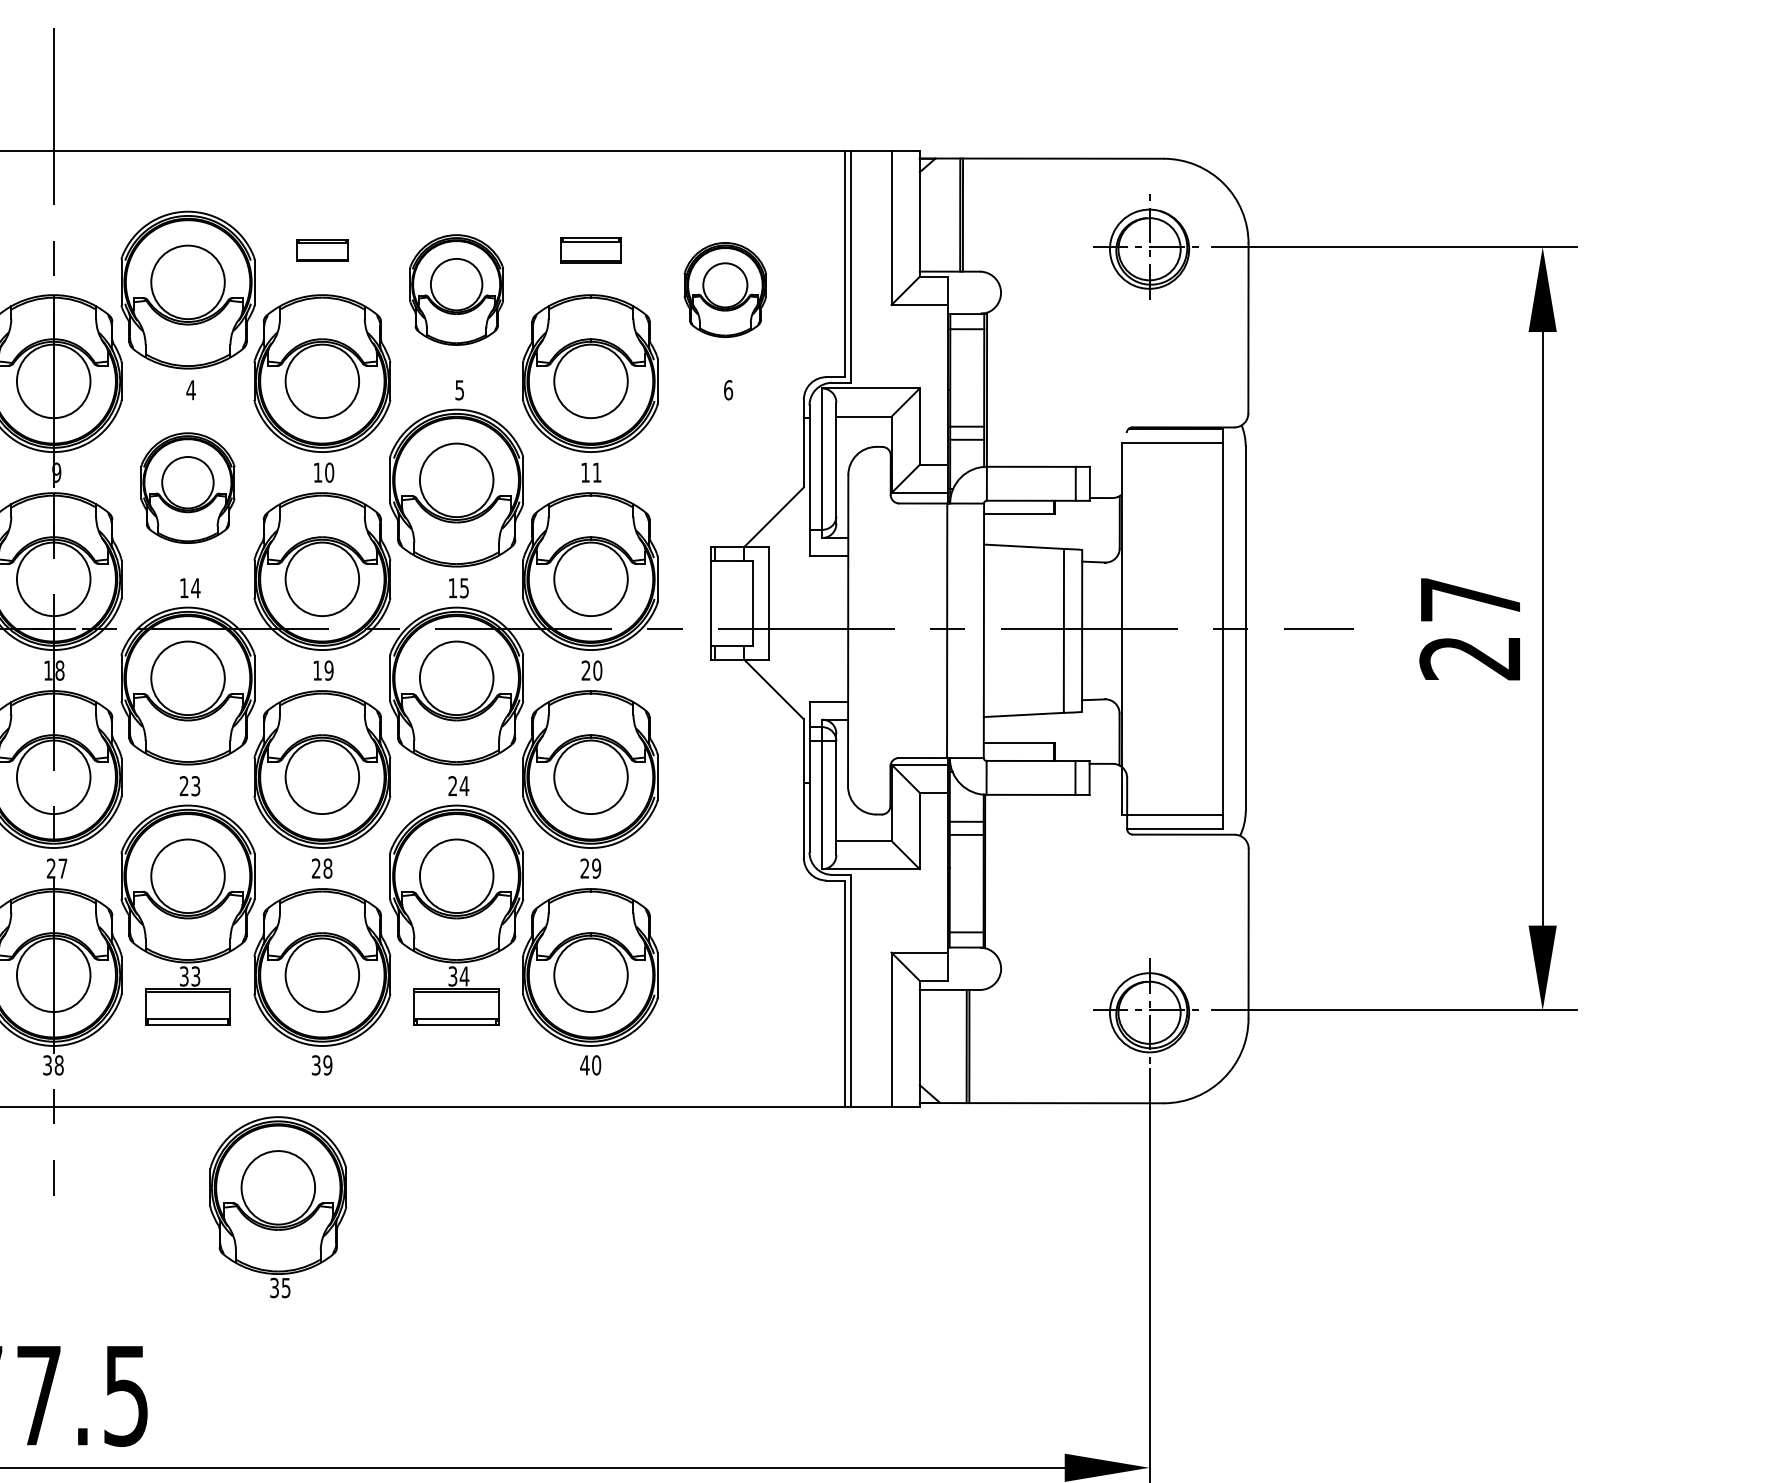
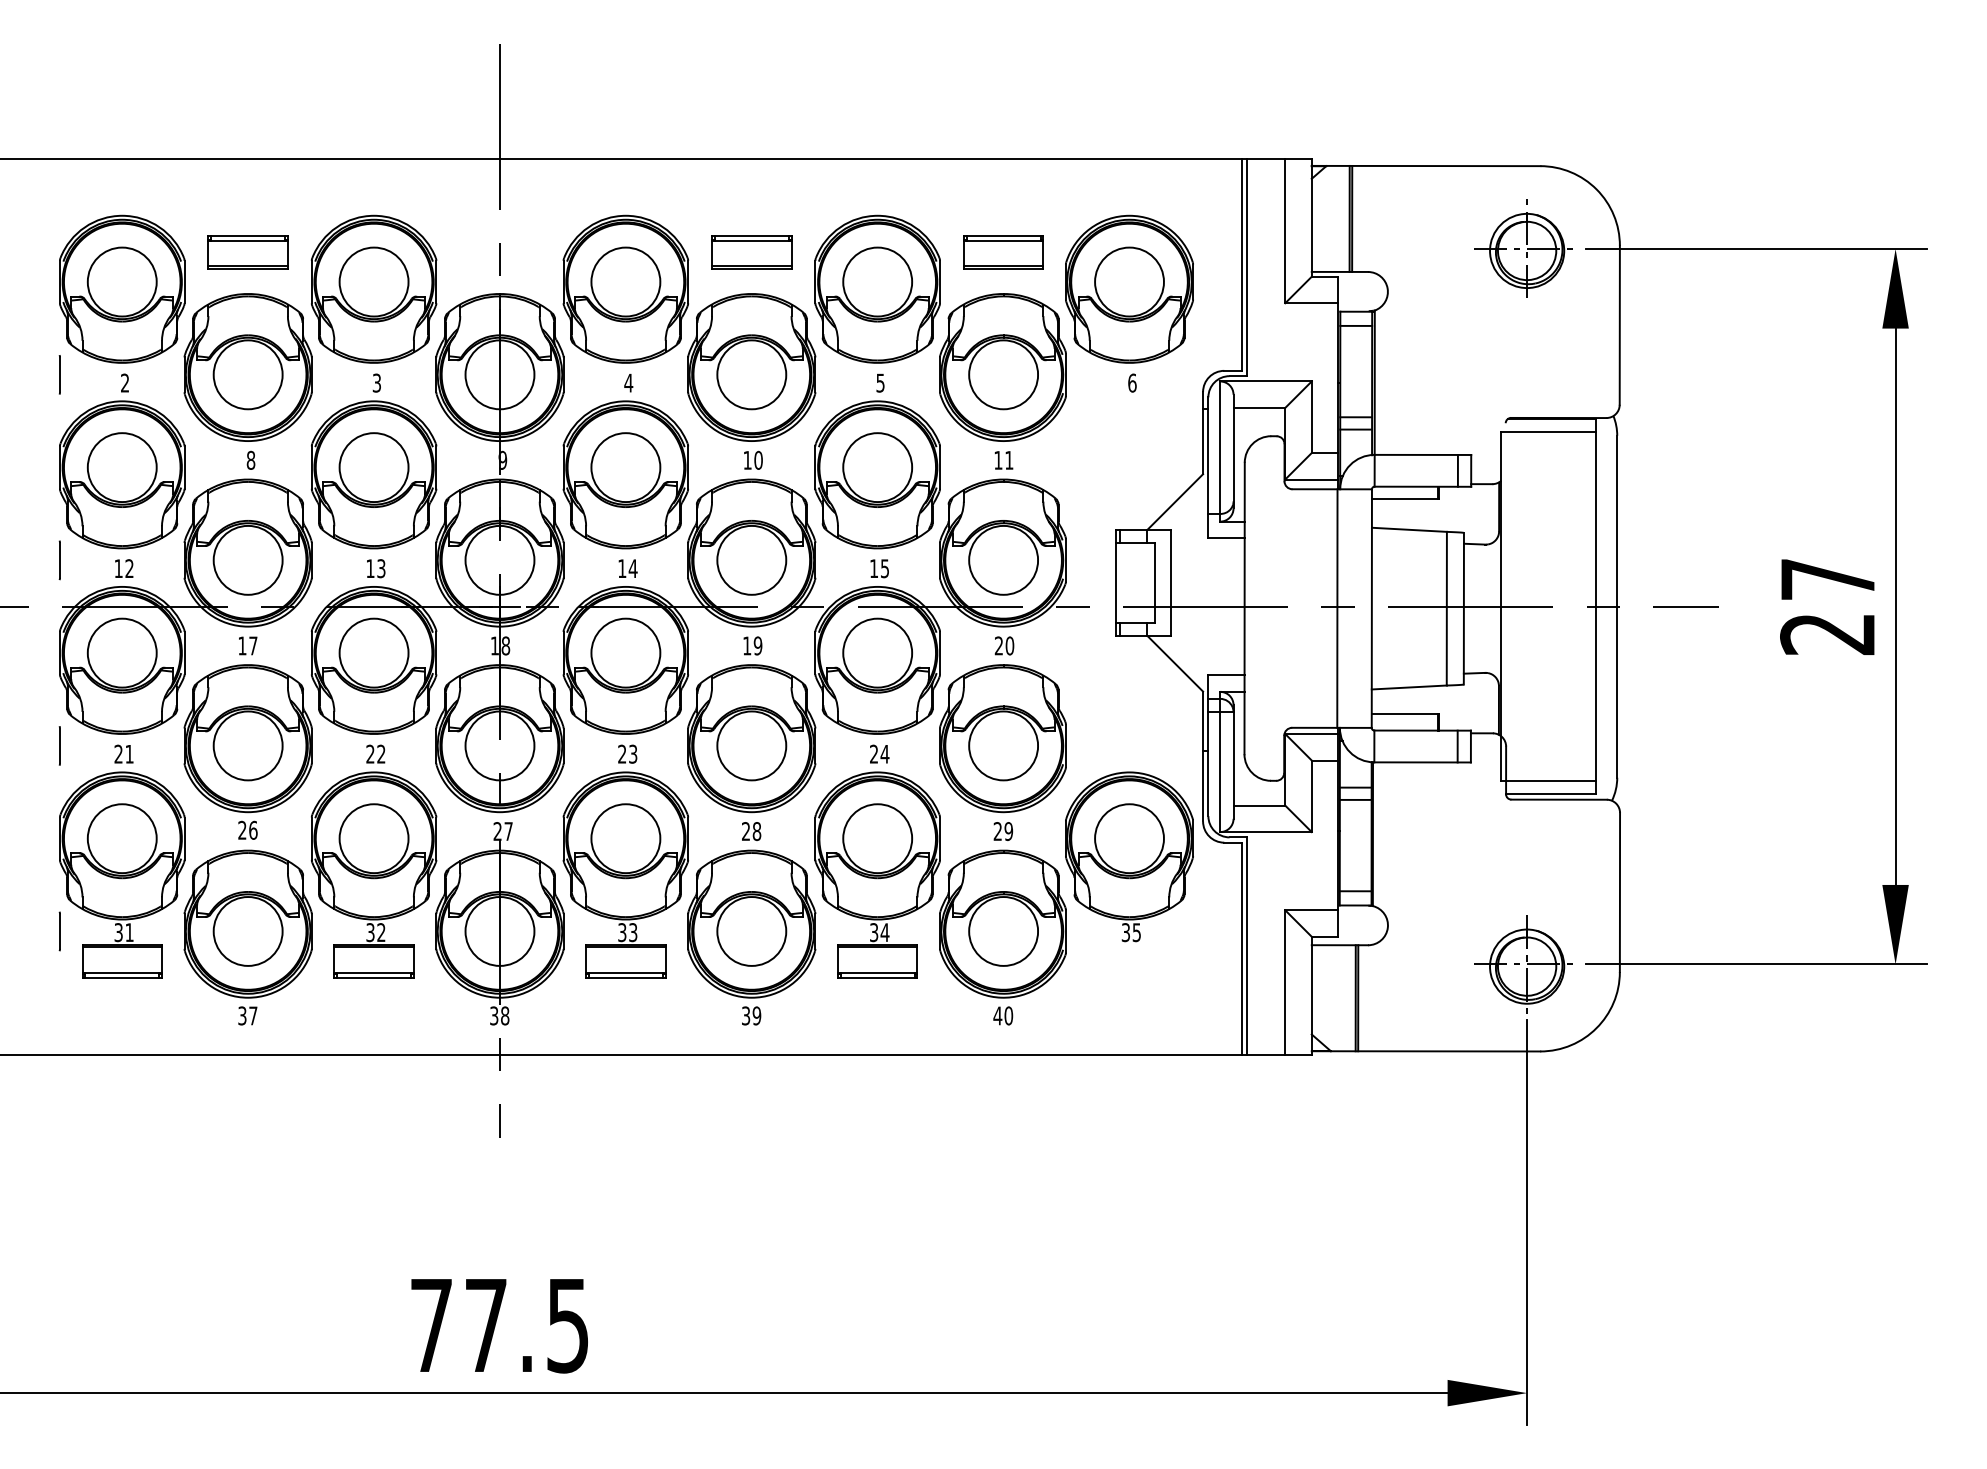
part: (322, 250) -> (751, 252), size x1.67
part: (590, 250) -> (1003, 252), size x1.43
part: (456, 289) -> (877, 288), size x1.43
part: (725, 289) -> (1129, 288), size x1.67
part: (187, 487) -> (625, 474), size x1.43
part: (278, 1206) -> (1129, 856), moved

